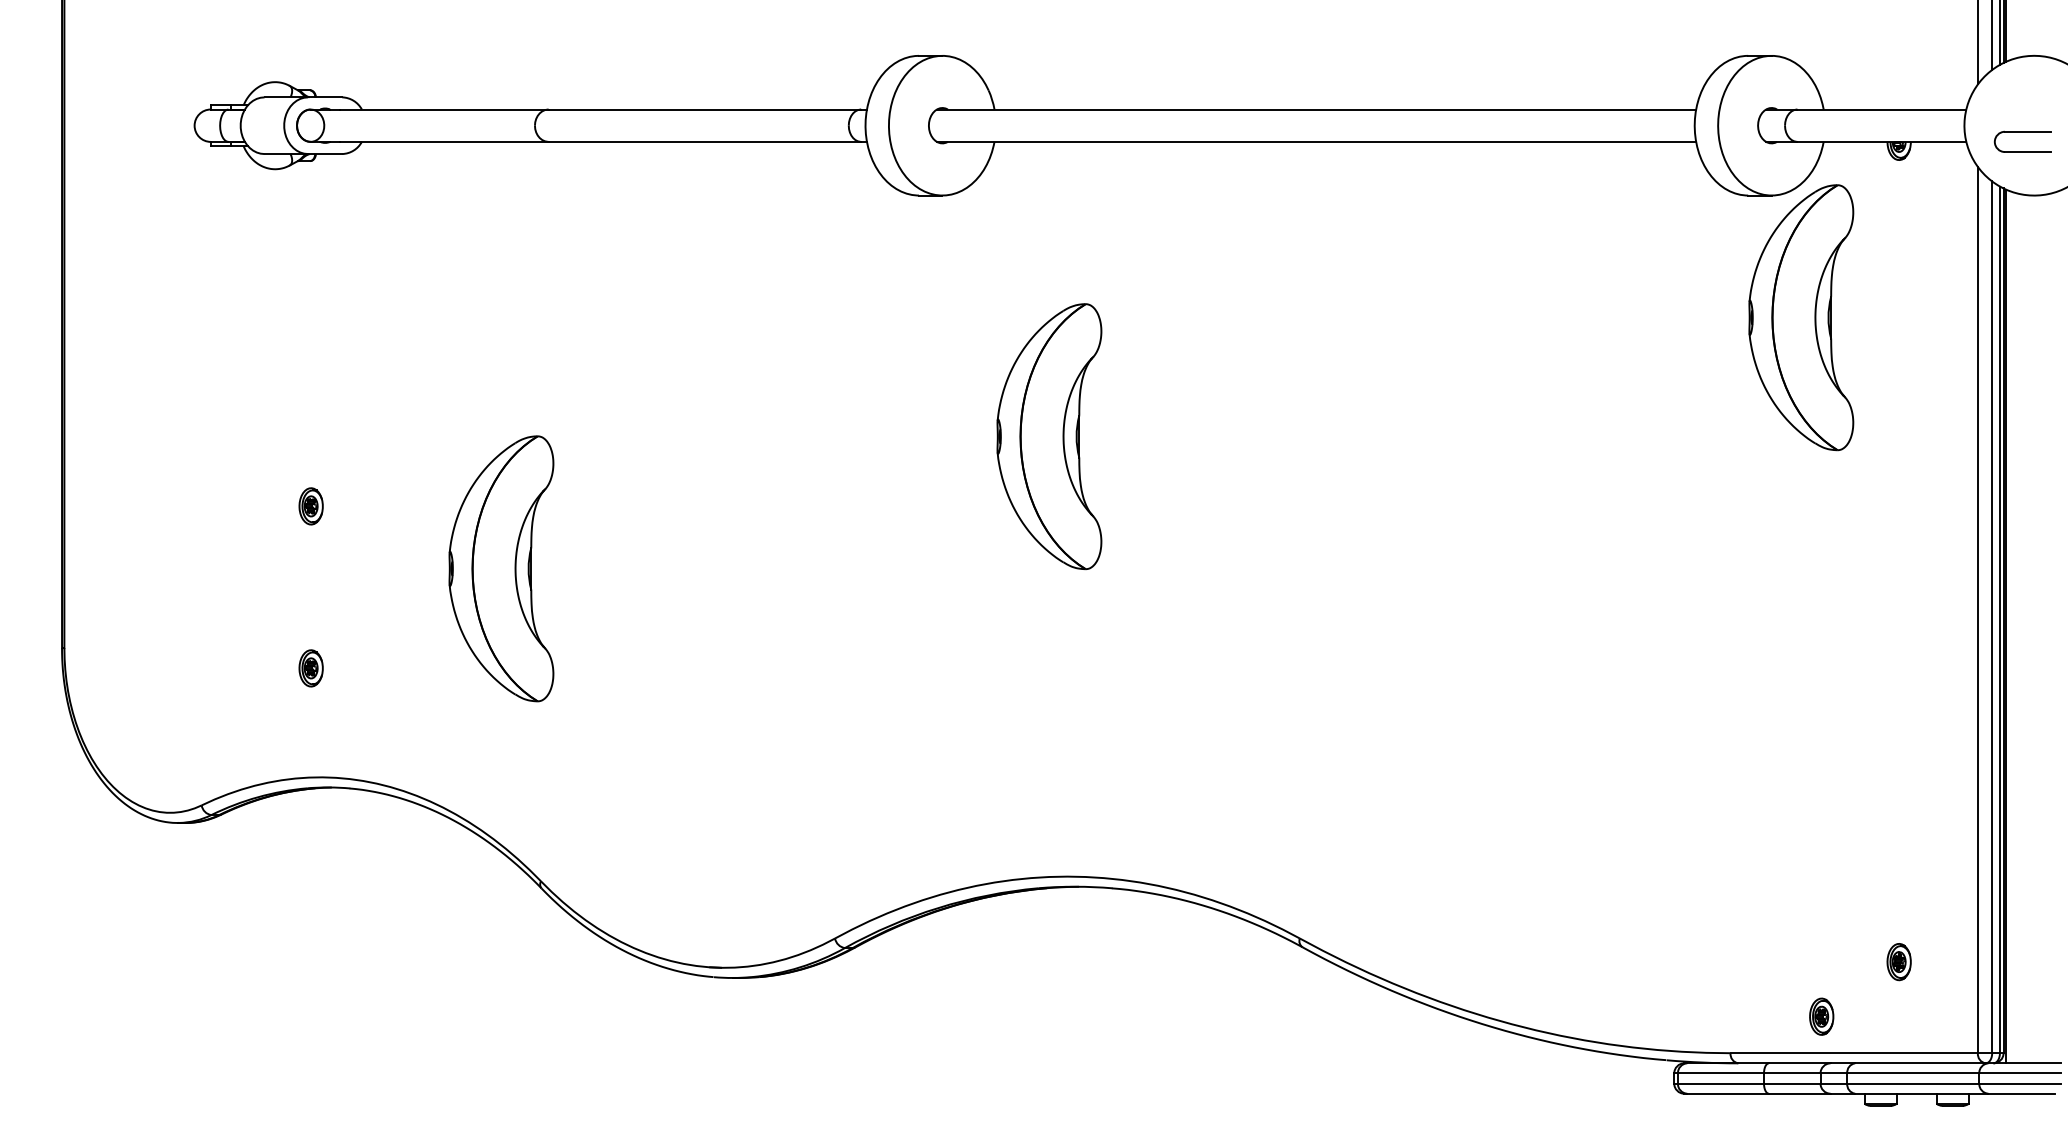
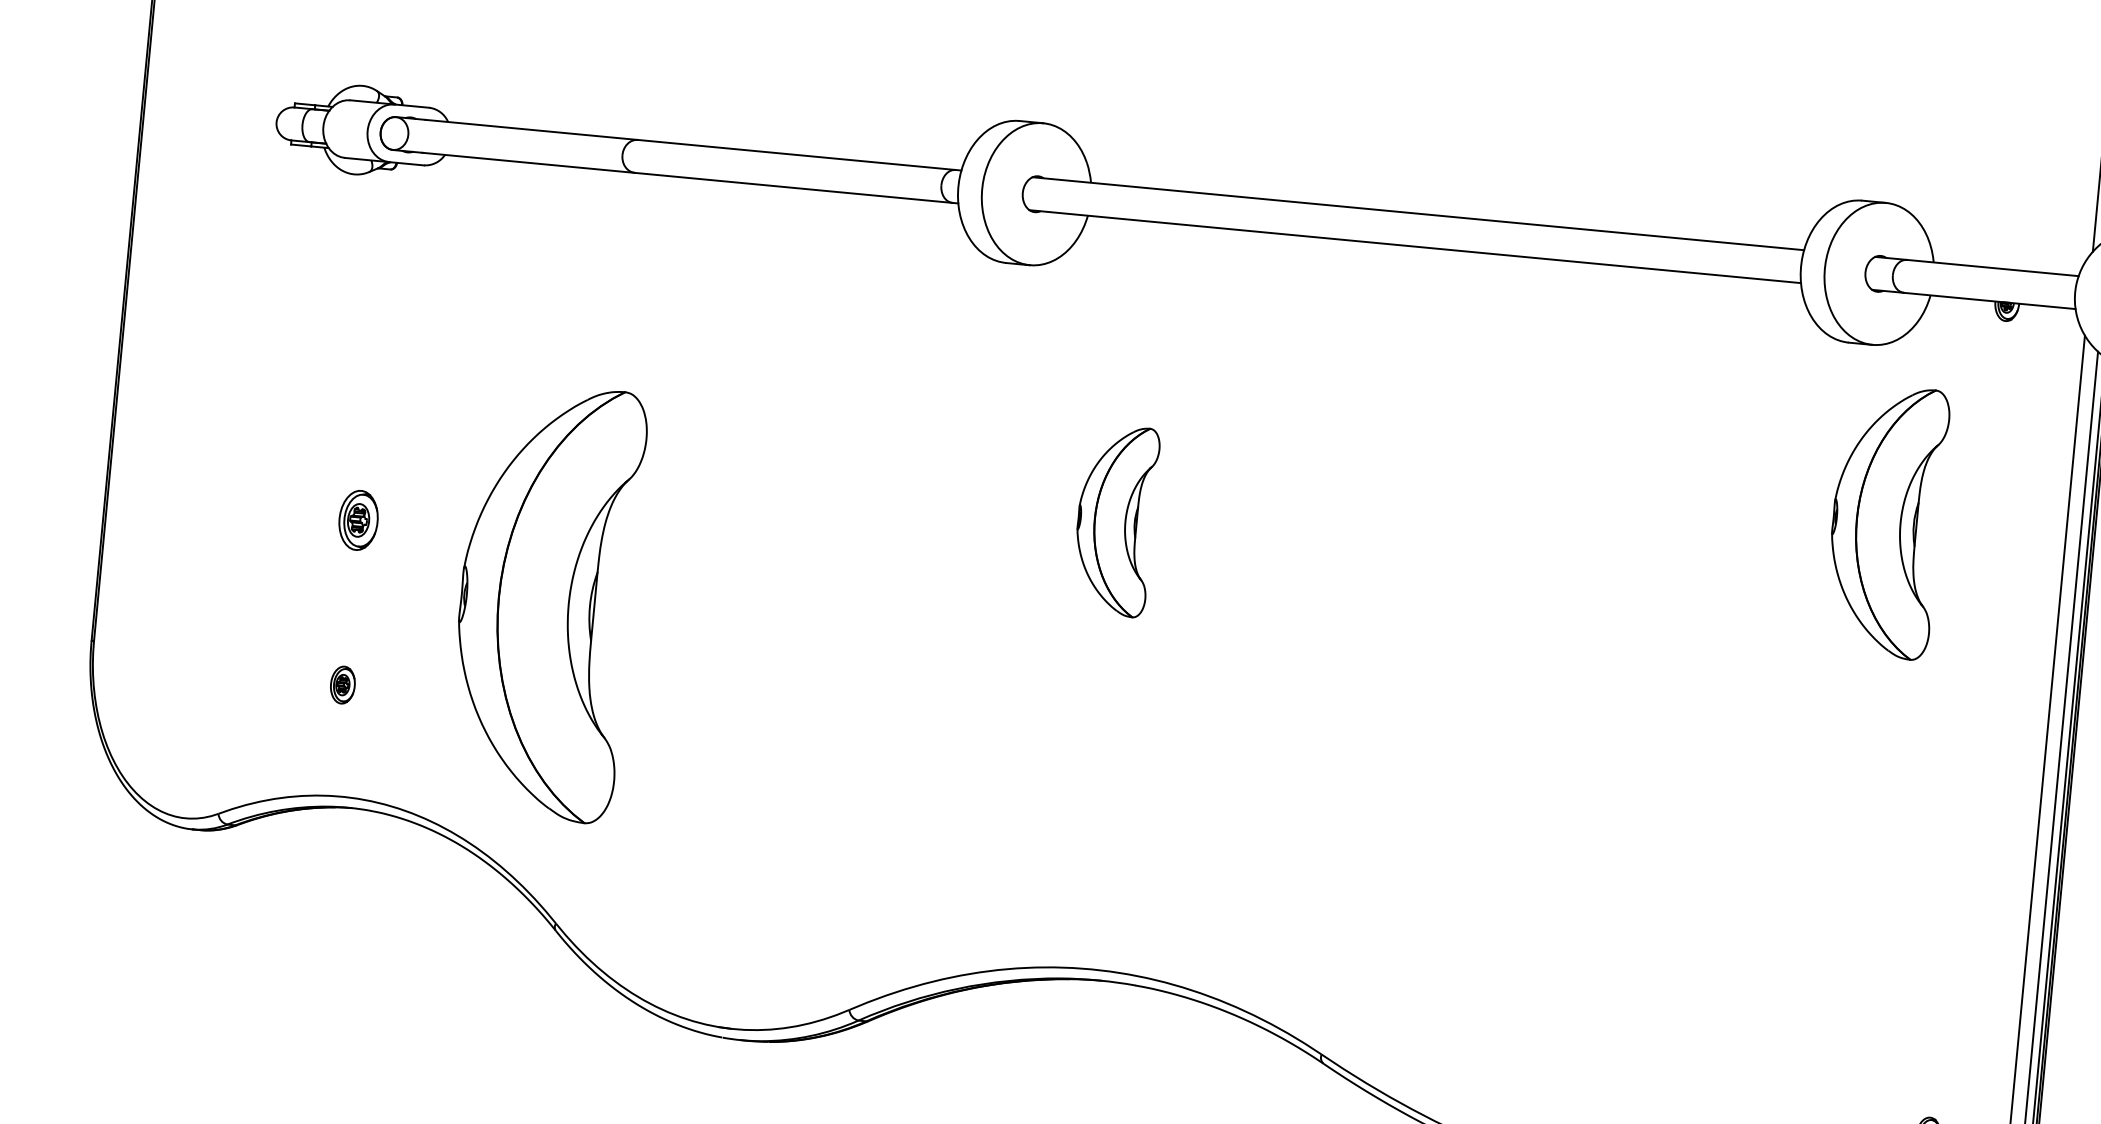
part: (1801, 317) -> (1886, 521), moved
part: (1049, 436) -> (1115, 520), size x0.7
part: (310, 506) -> (357, 520), size x1.6
part: (501, 568) -> (545, 601), size x1.6

